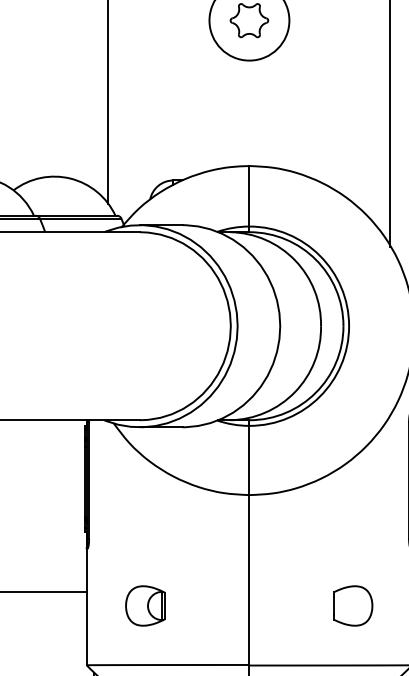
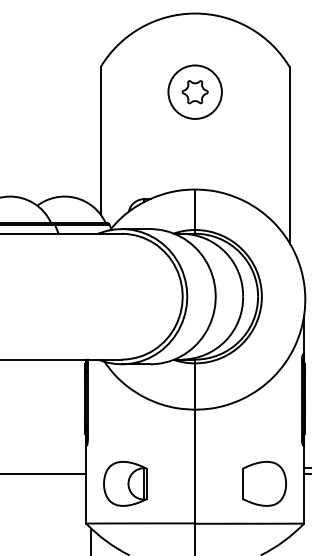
part: (145, 605) -> (125, 483), size x1.67
part: (353, 605) -> (264, 483), size x1.67

